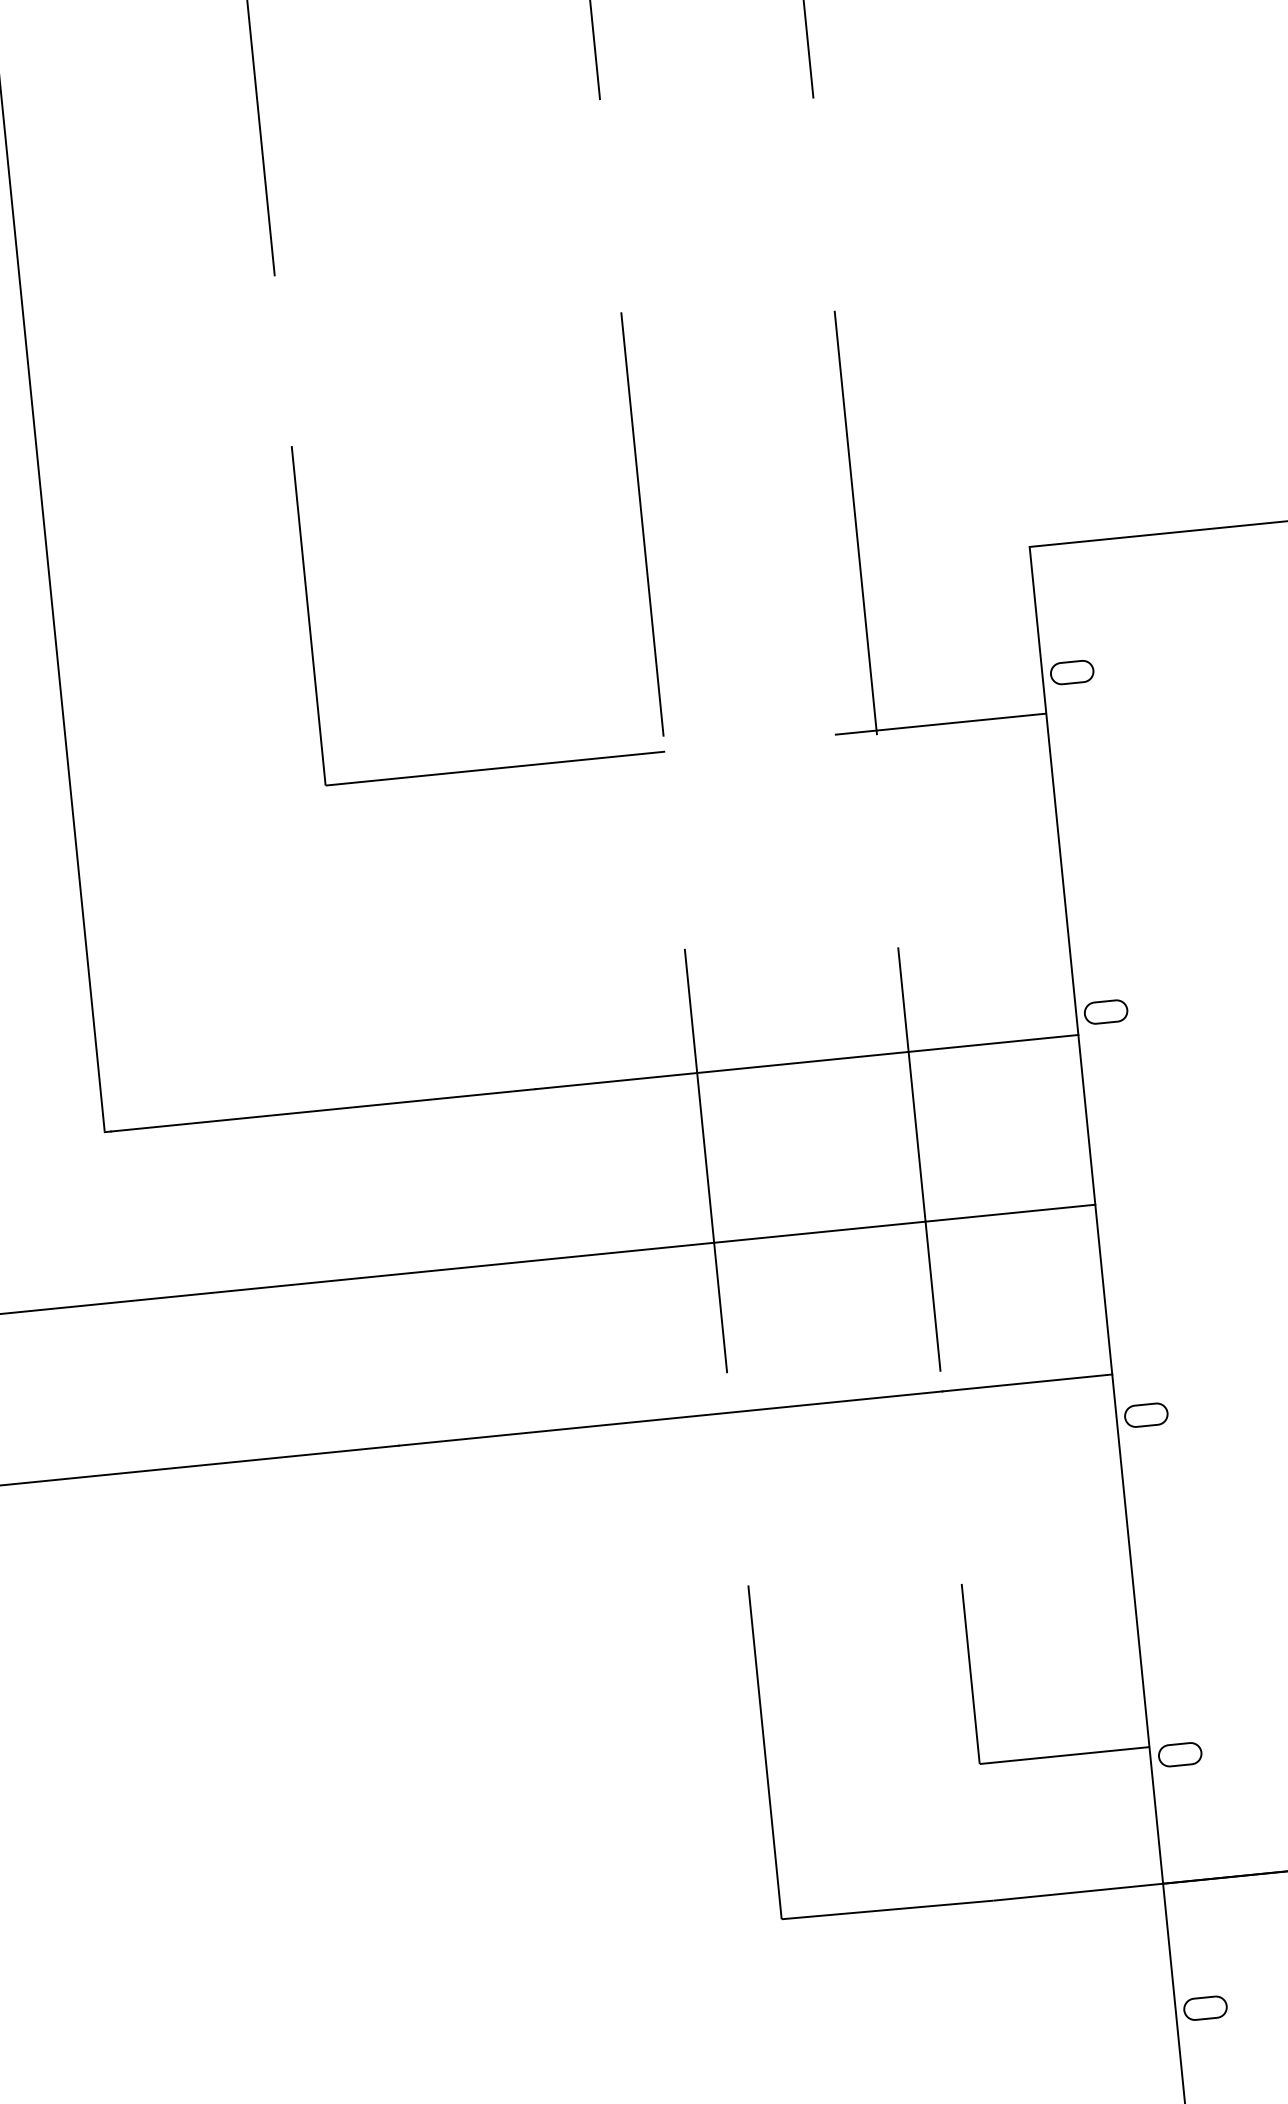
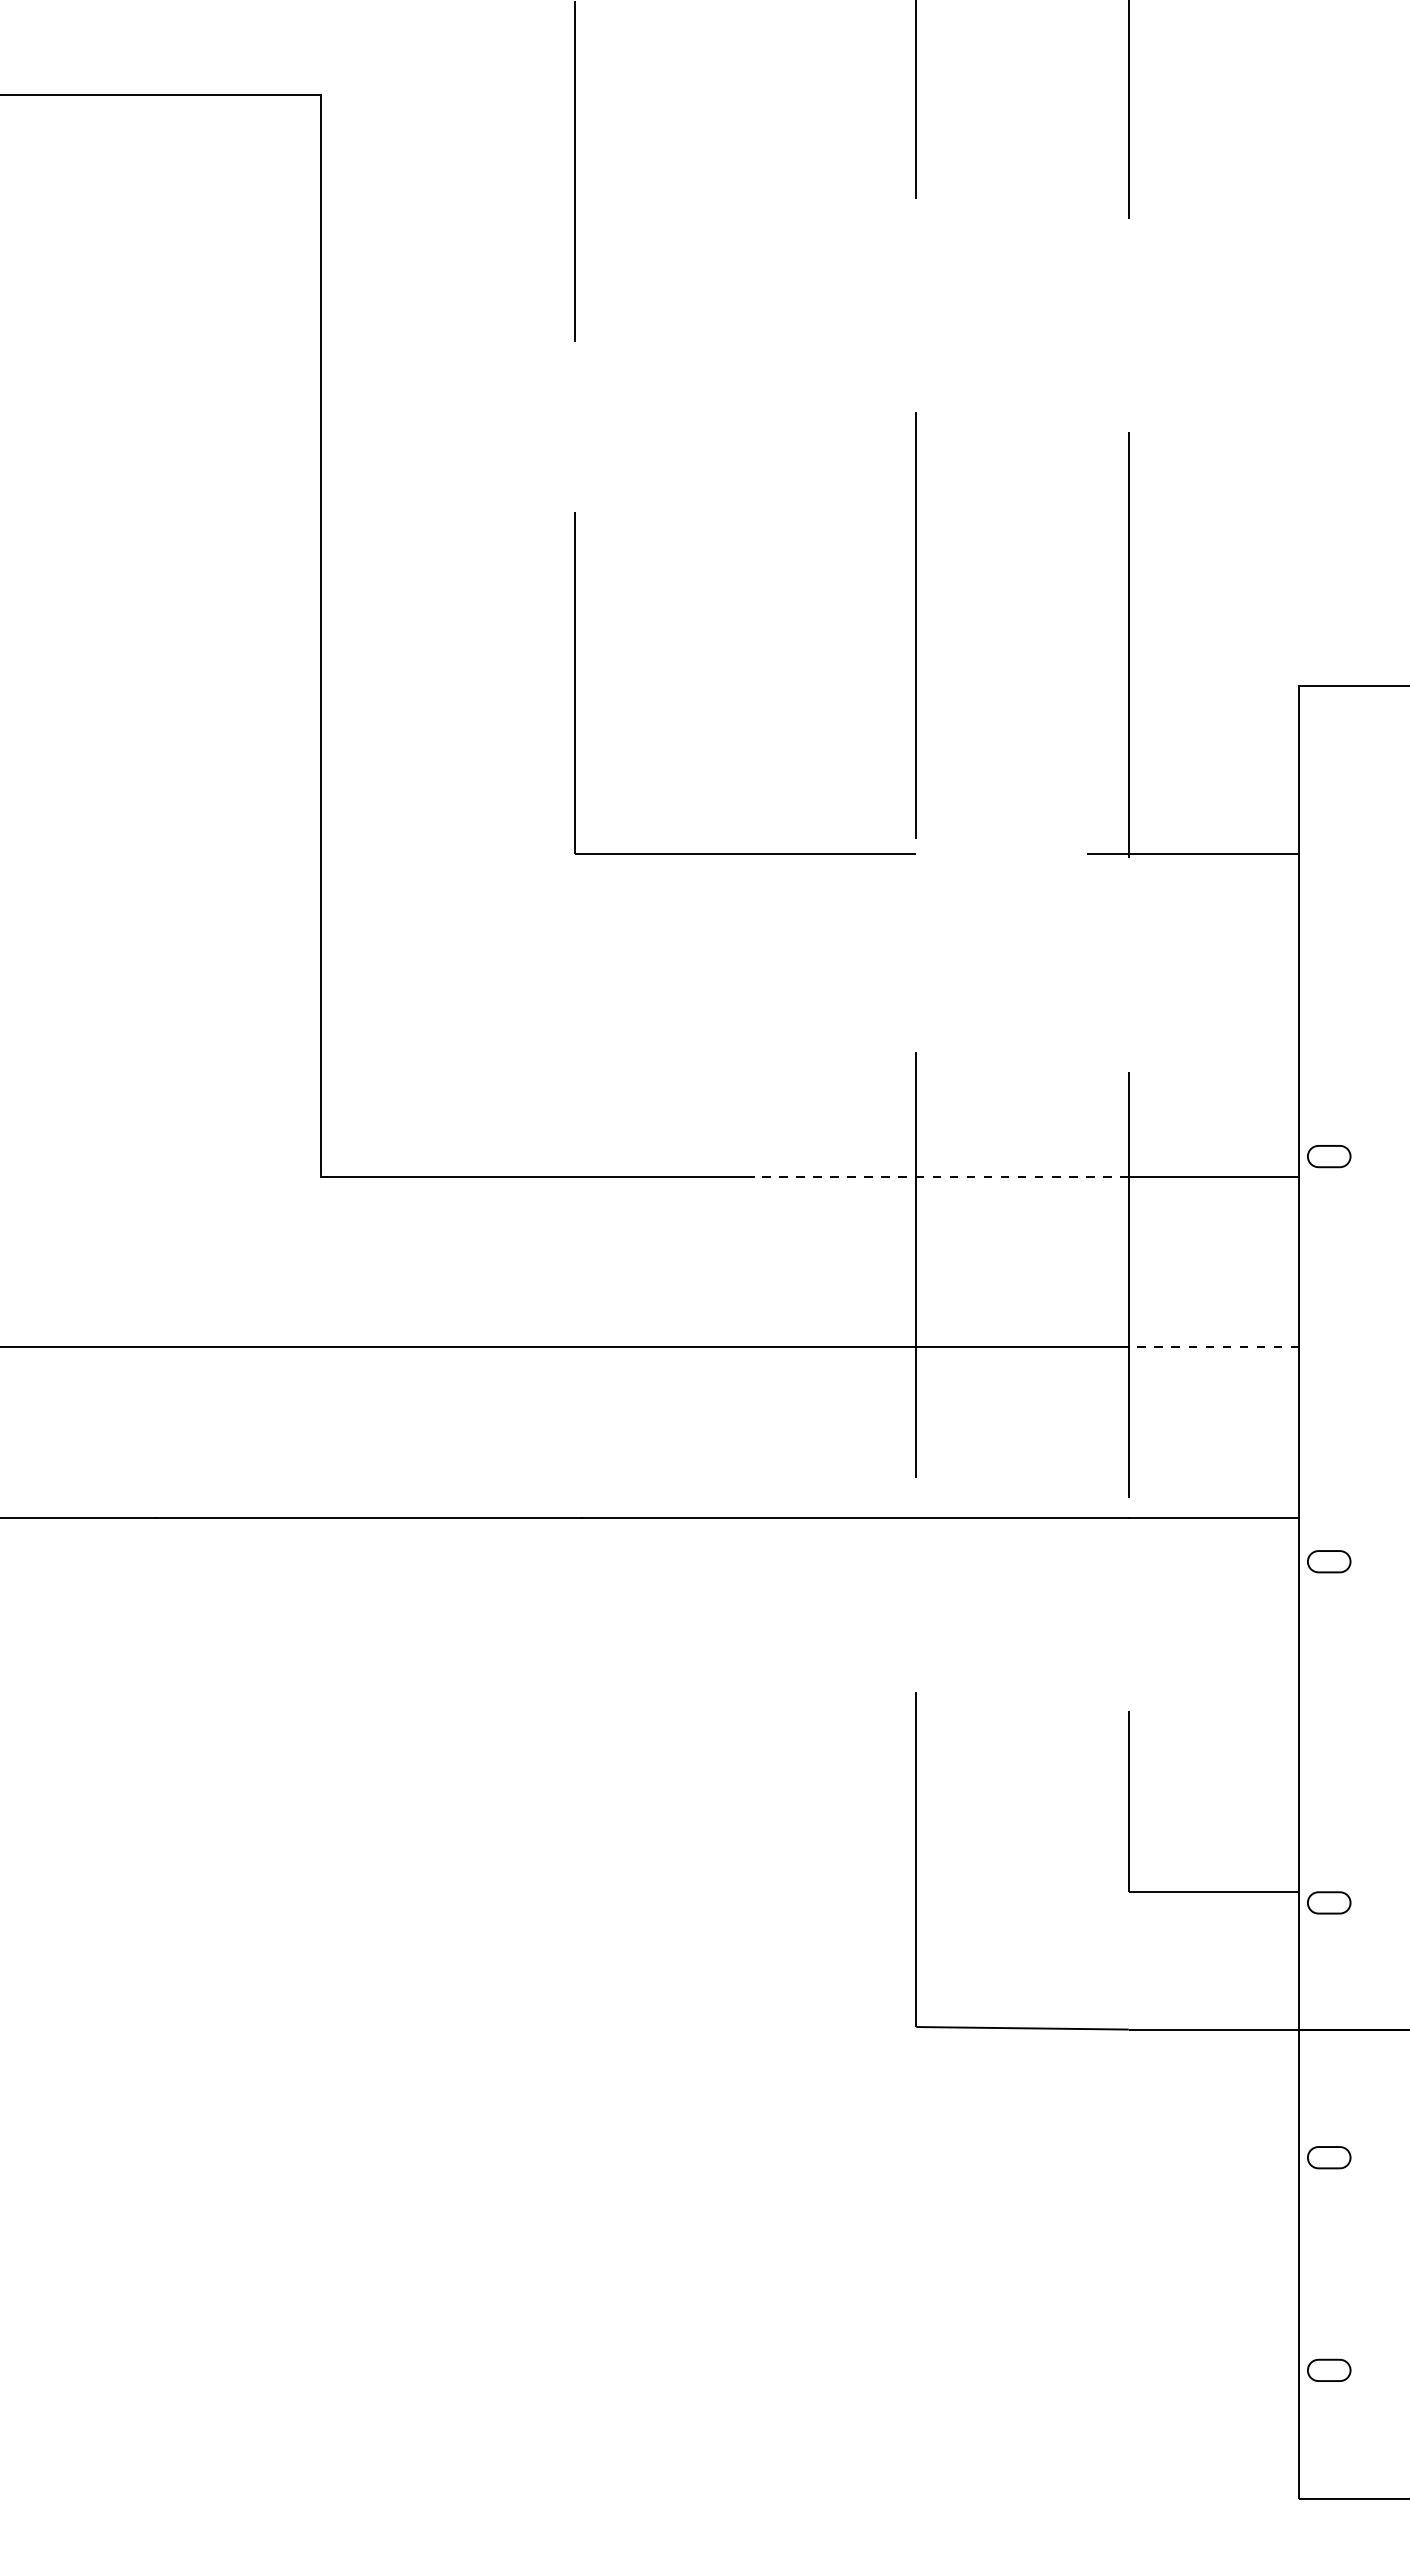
part: (1072, 671) -> (1329, 814), removed
line: (721, 1070) -> (940, 1176), solid -> dashed
line: (1009, 1213) -> (1213, 1347), solid -> dashed

